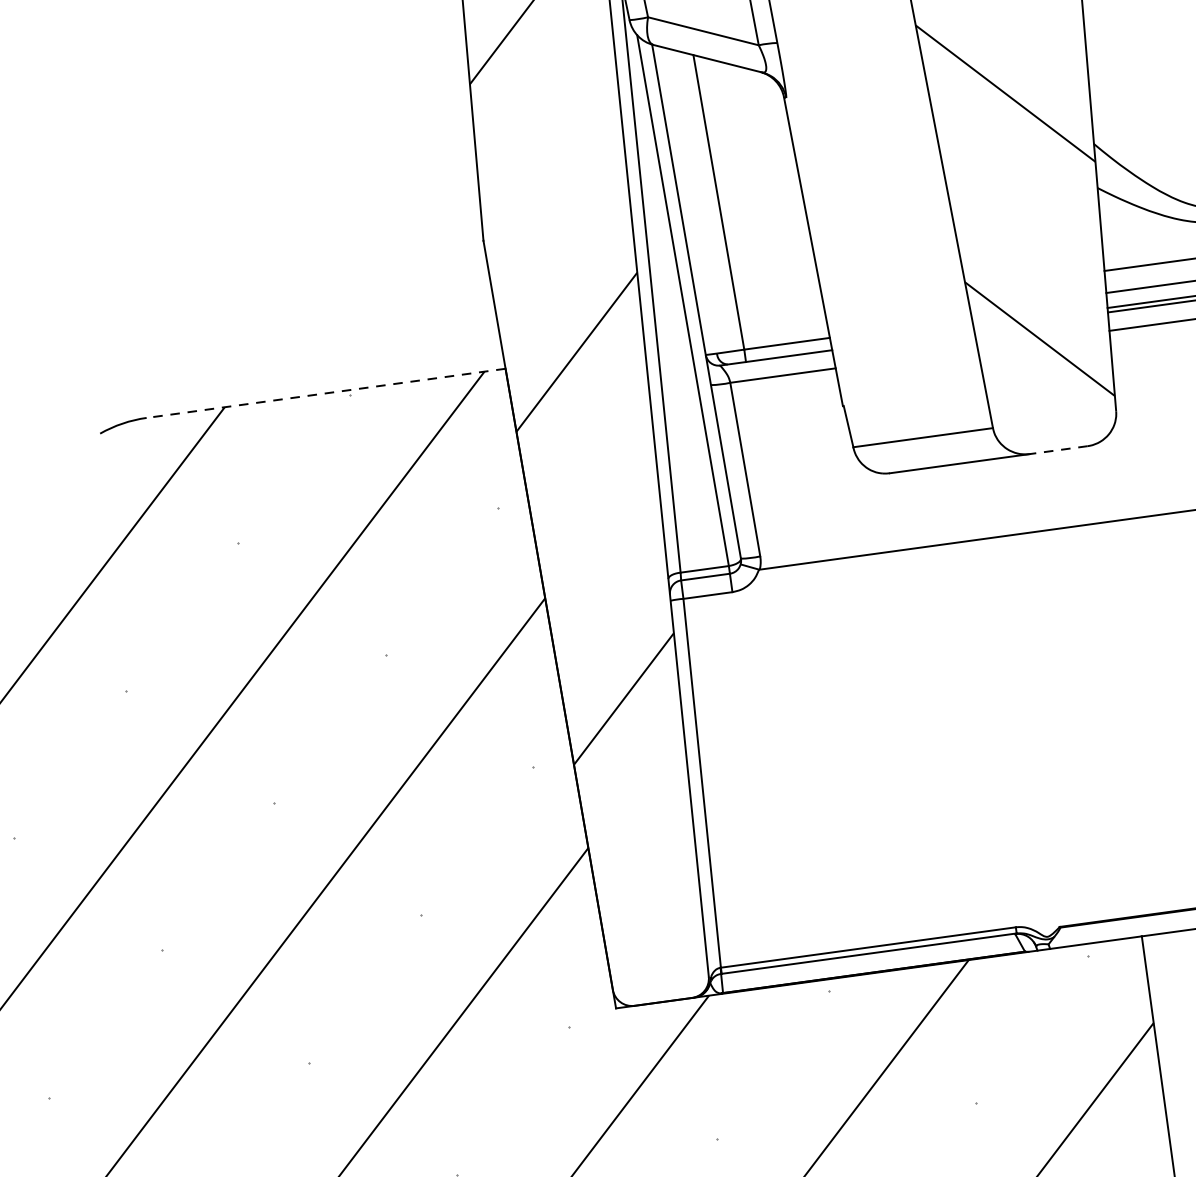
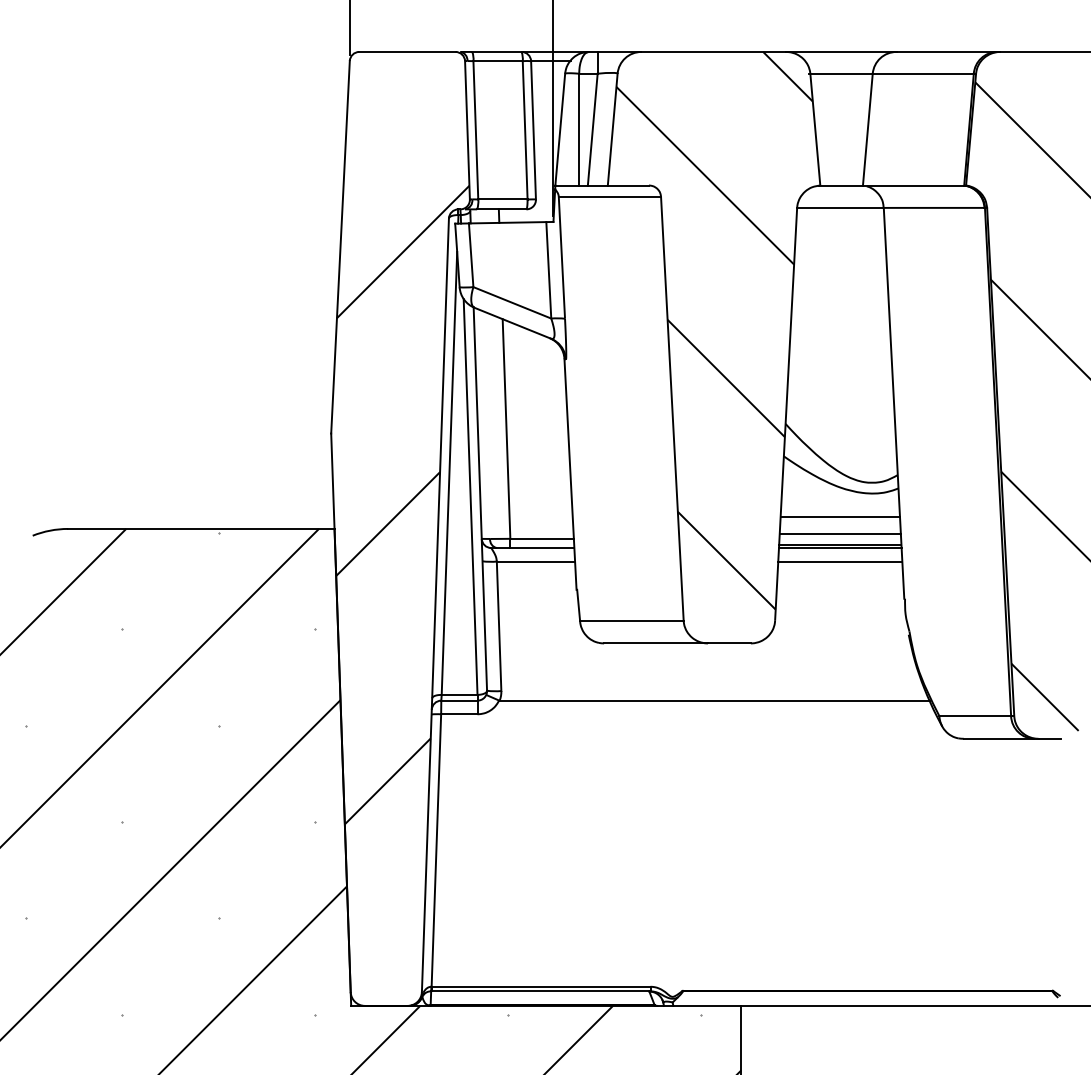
line: (324, 392) -> (200, 528), dashed -> solid
line: (1057, 450) -> (728, 643), dashed -> solid

